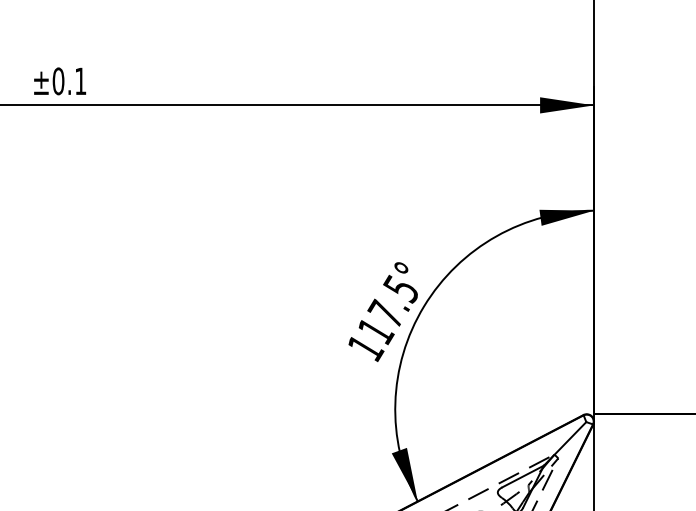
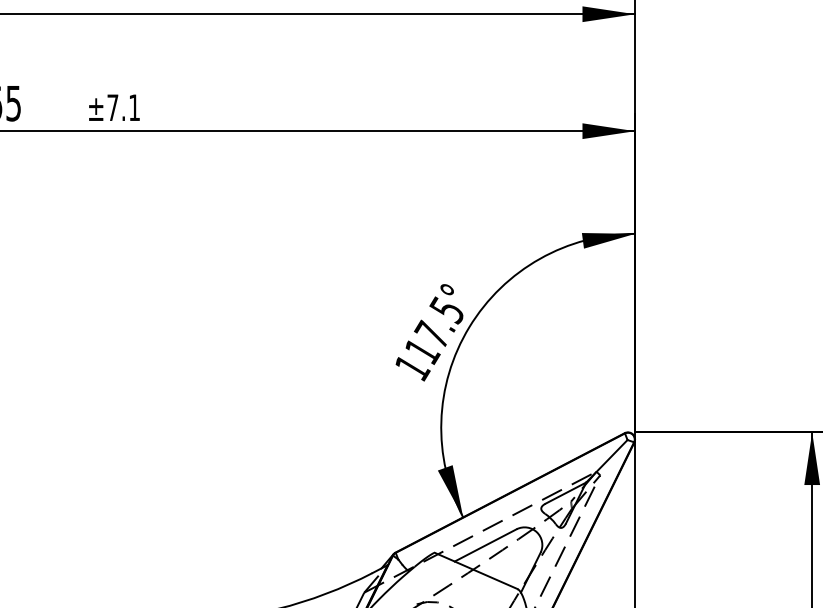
text: (58, 81) -> (112, 107), ±0.1 -> ±7.1

